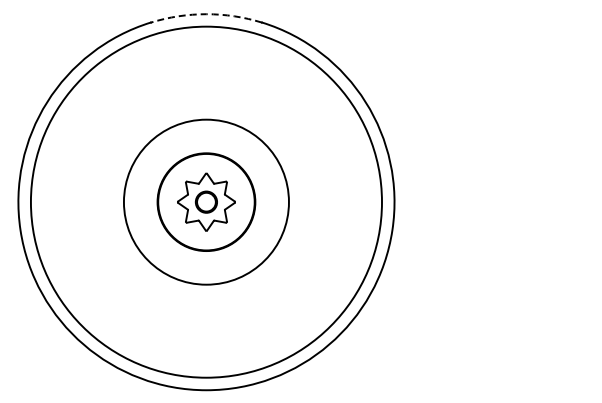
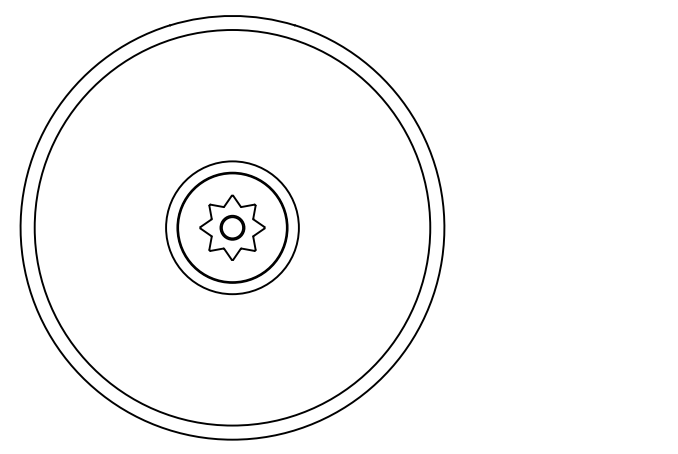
arc: (206, 14) -> (232, 16), dashed -> solid
circle: (206, 202) -> (232, 228), size x0.71

